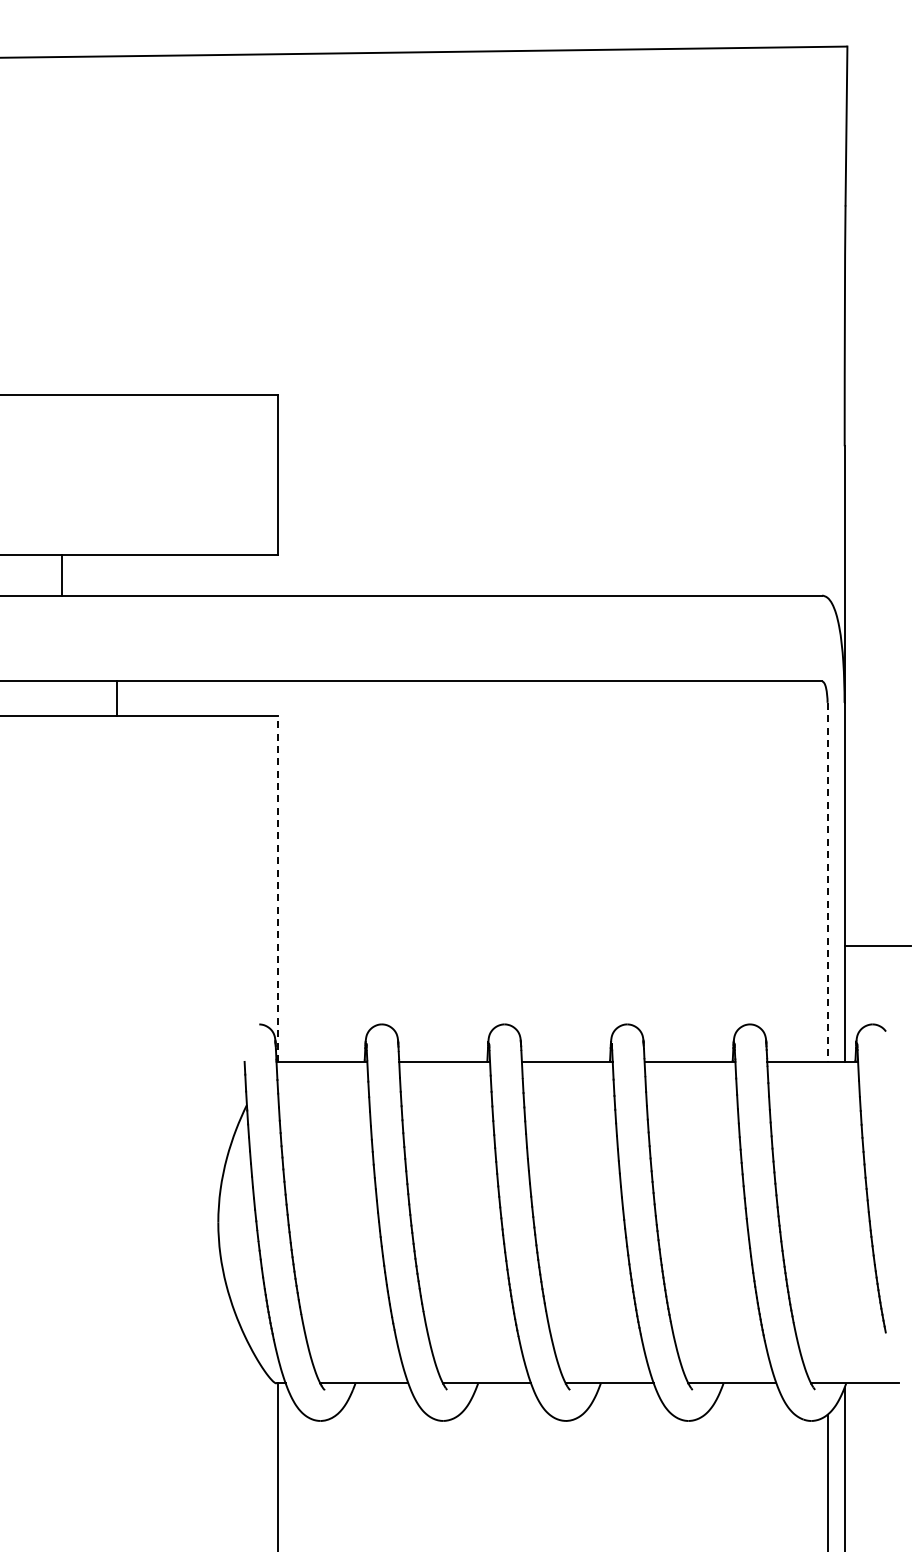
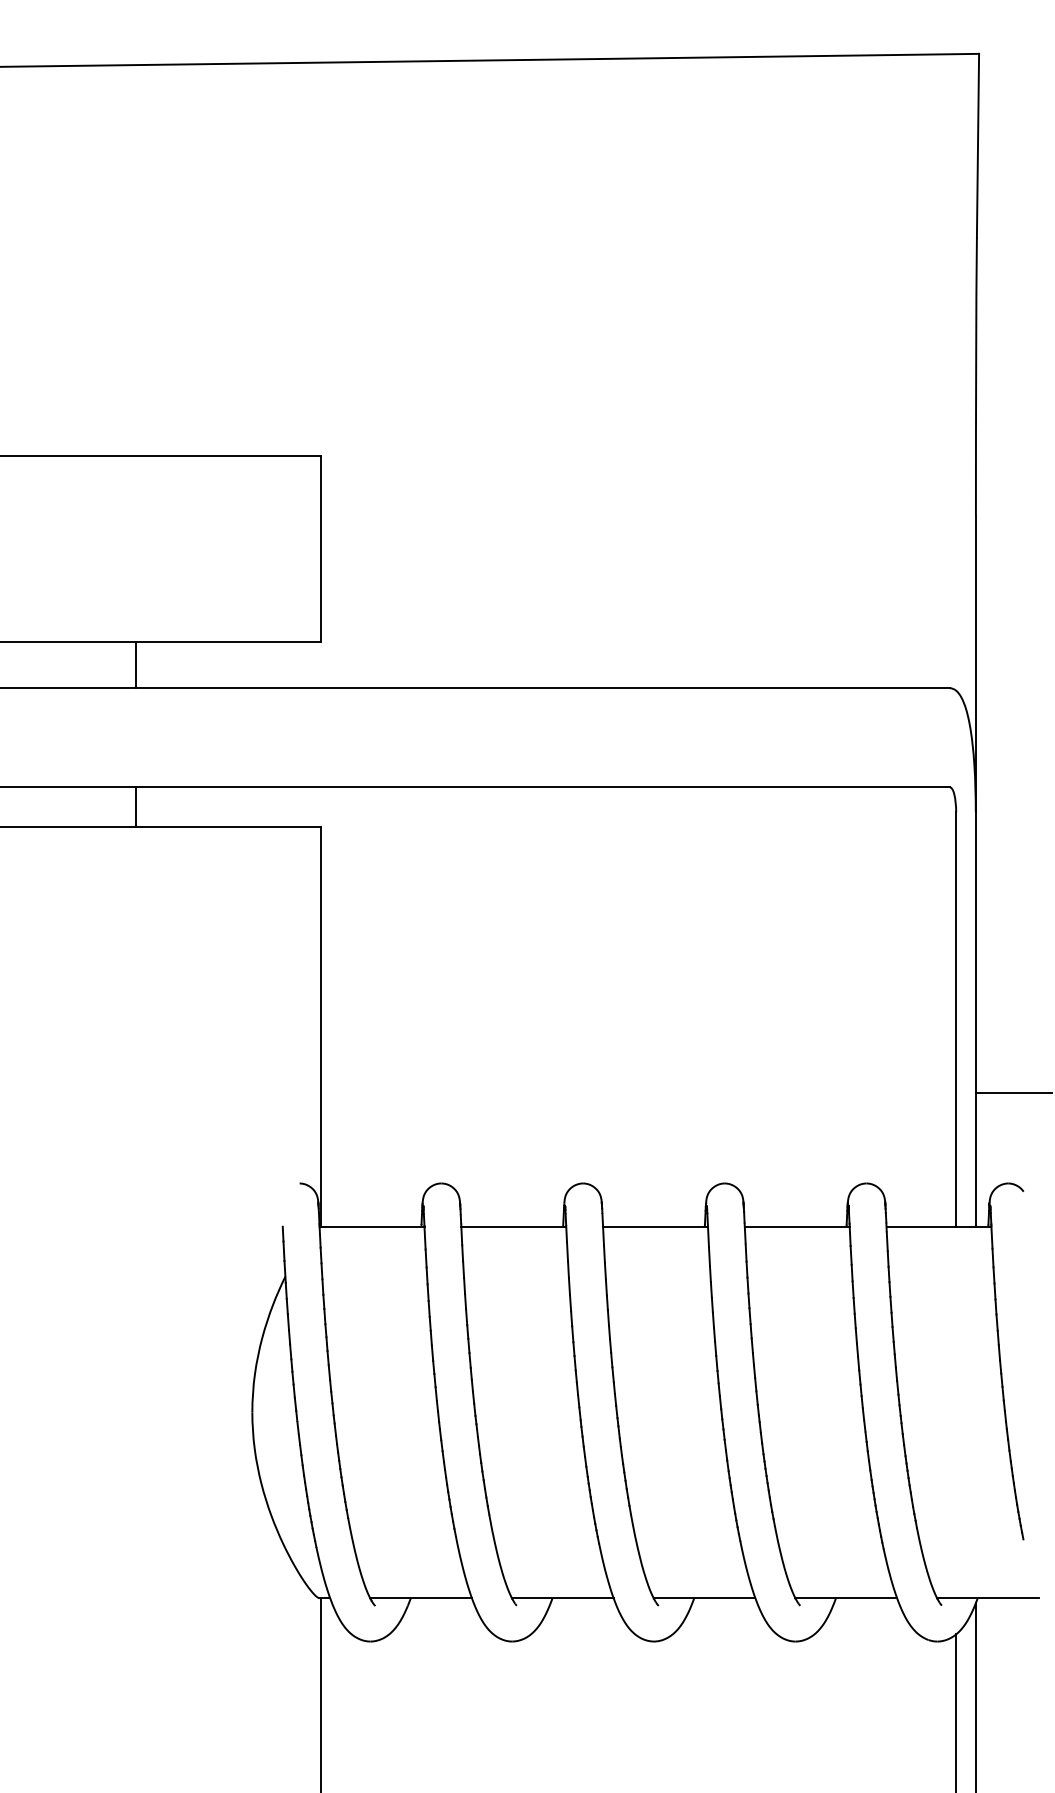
line: (62, 575) -> (135, 664), moved
line: (827, 882) -> (956, 1019), dashed -> solid
line: (278, 889) -> (321, 1027), dashed -> solid

